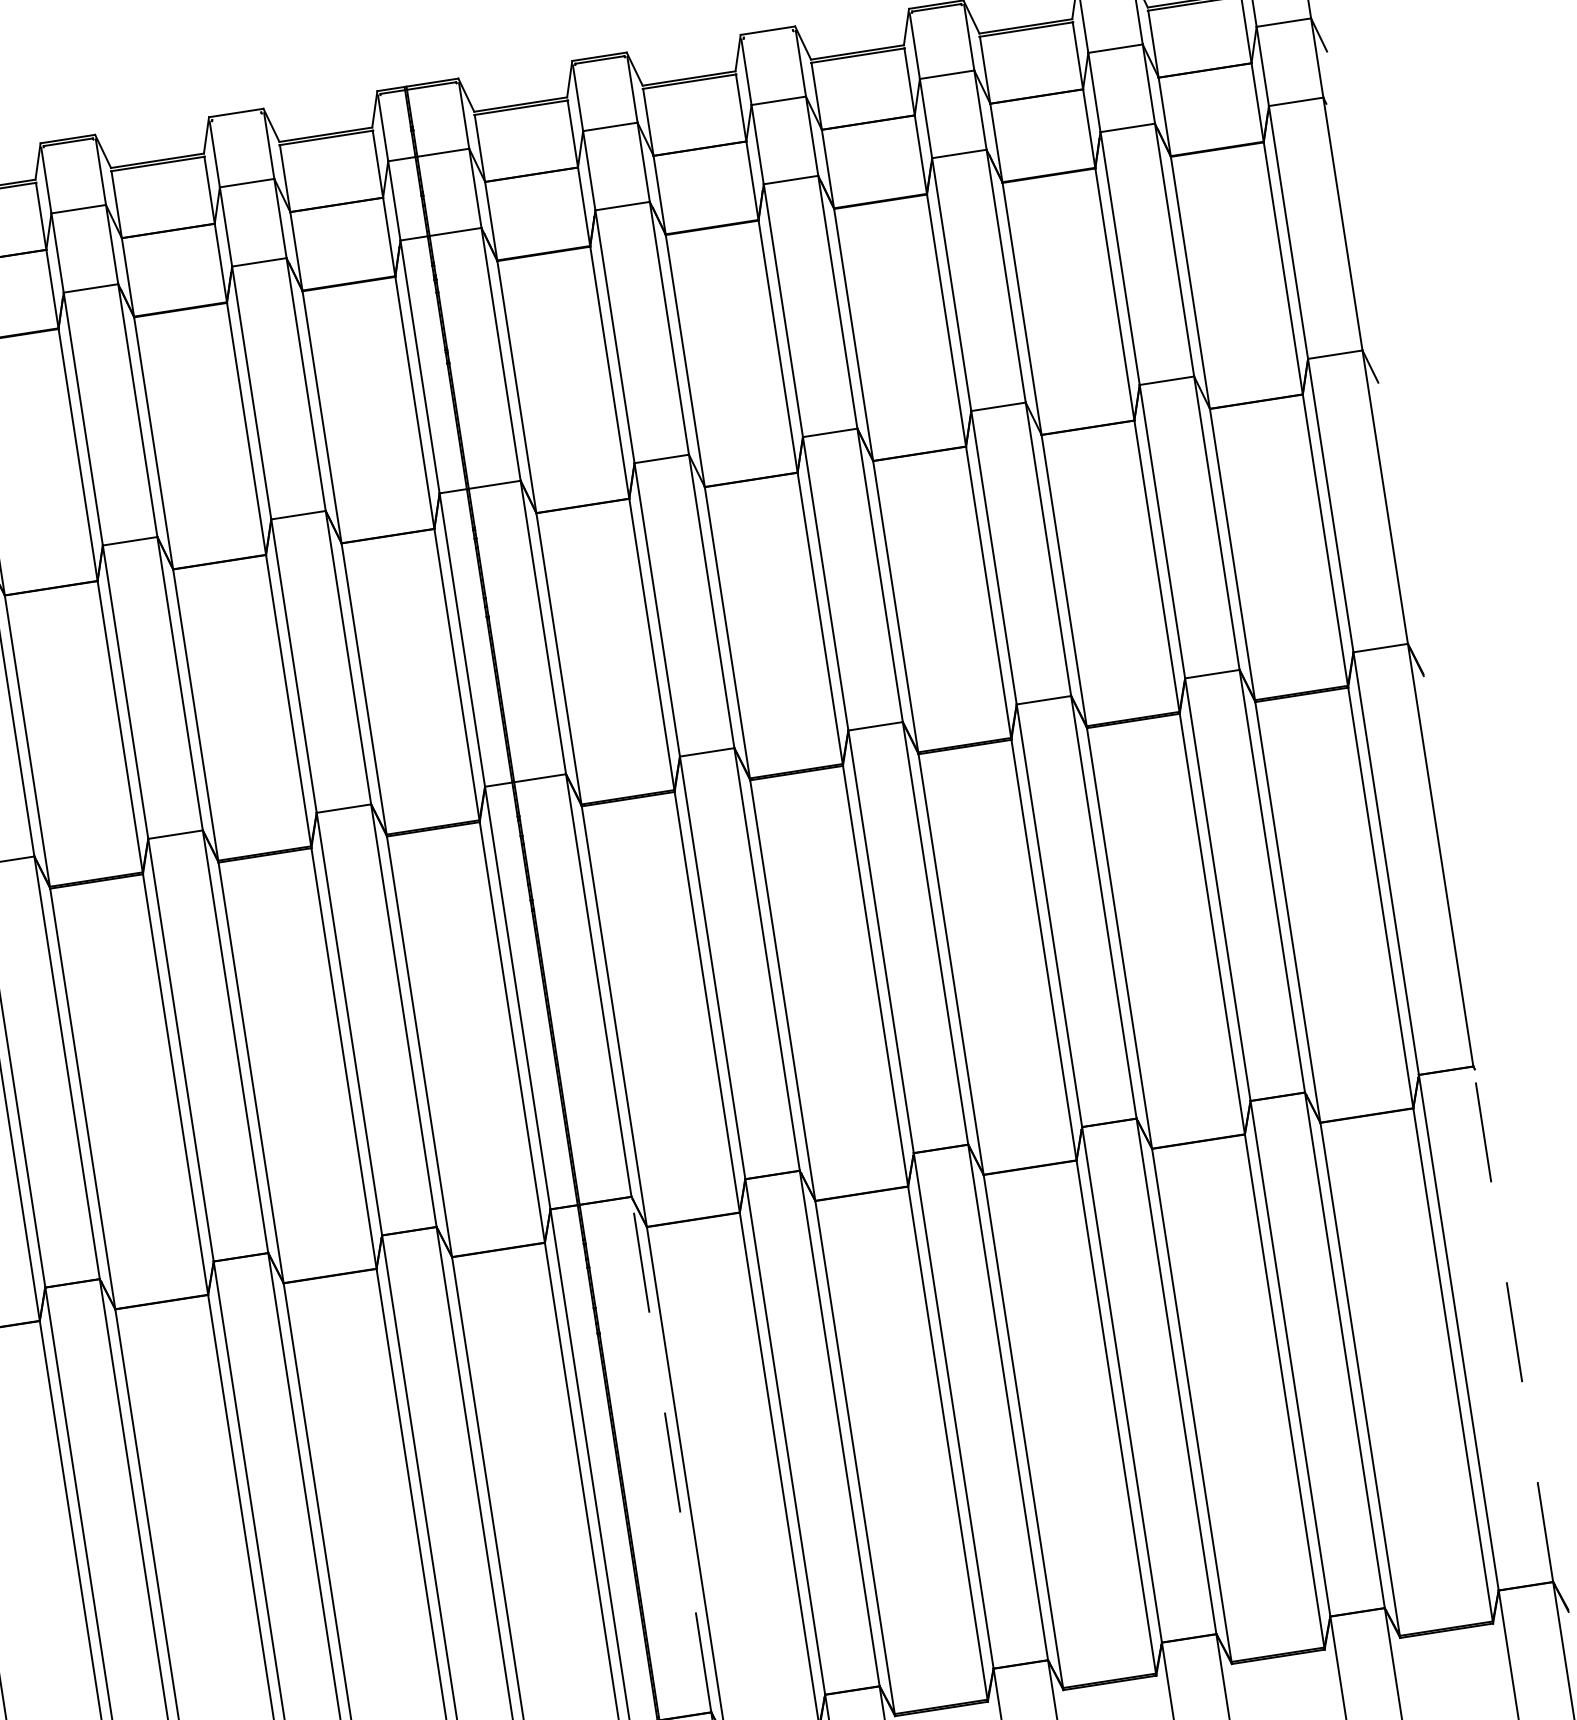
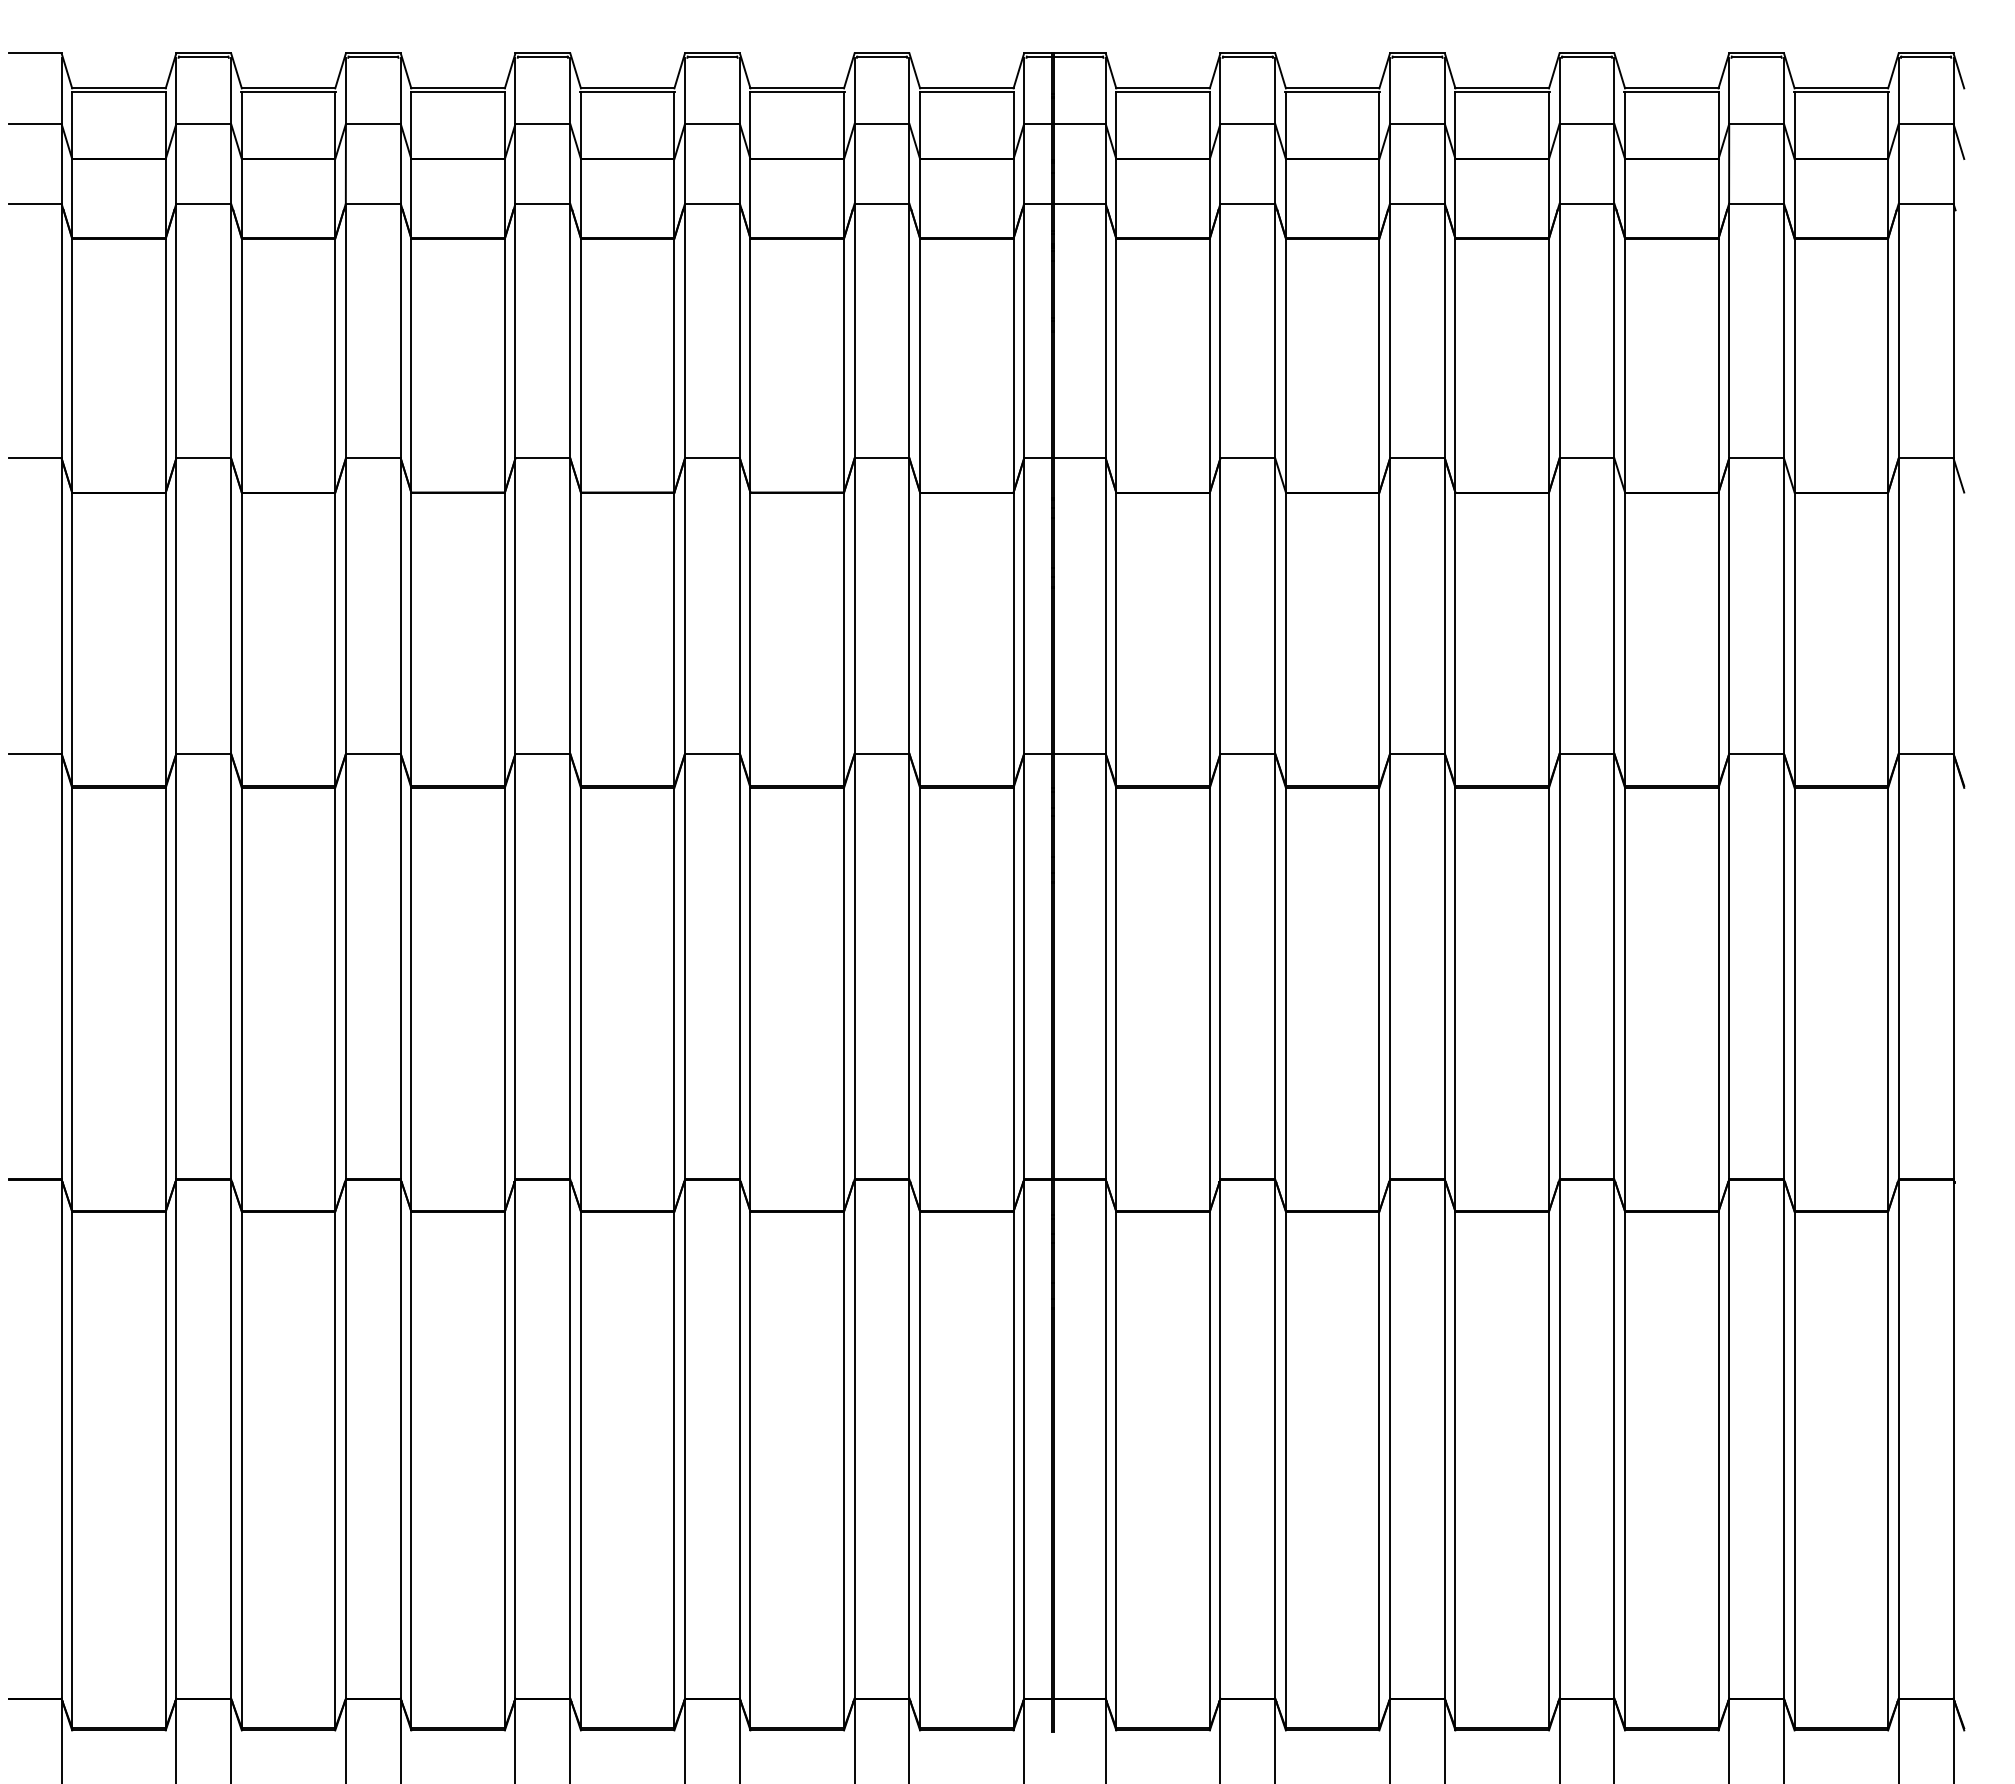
line: (768, 33) -> (1417, 56), added
line: (236, 116) -> (881, 56), added
line: (1513, 1324) -> (1953, 1439), dashed -> solid
line: (671, 1455) -> (1105, 1439), dashed -> solid

